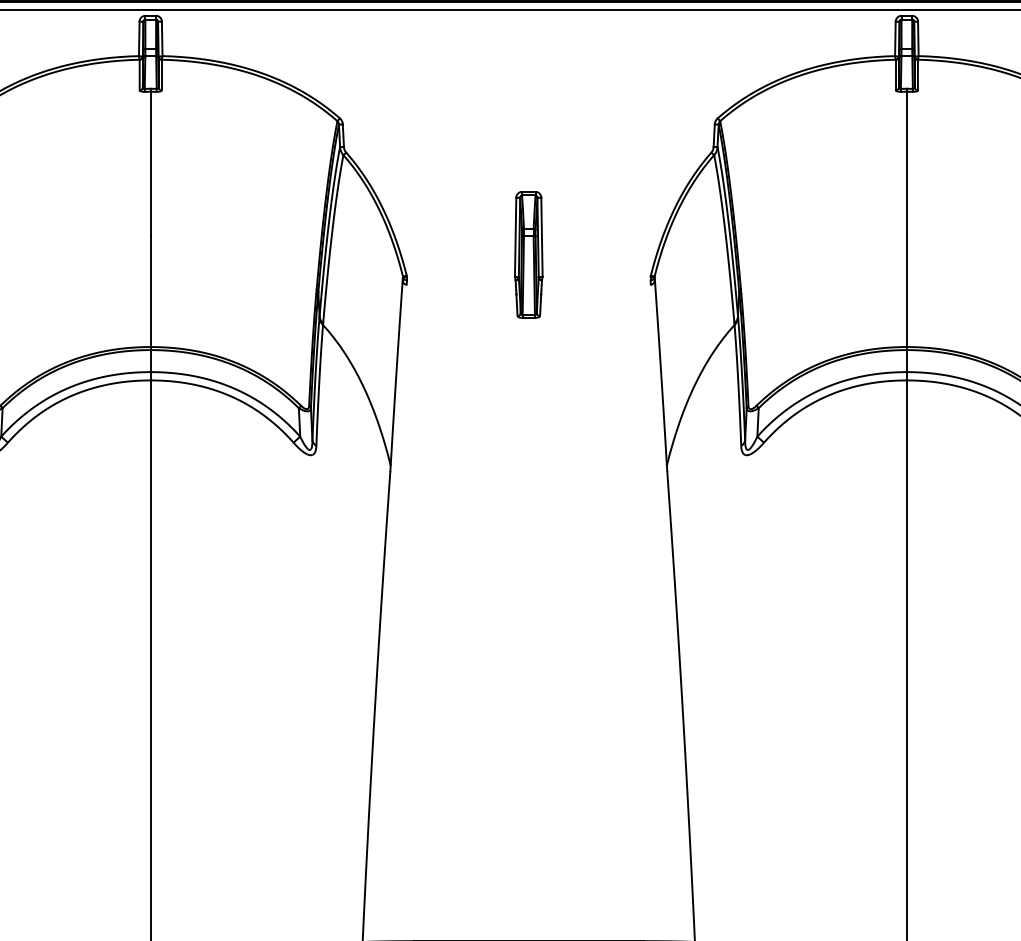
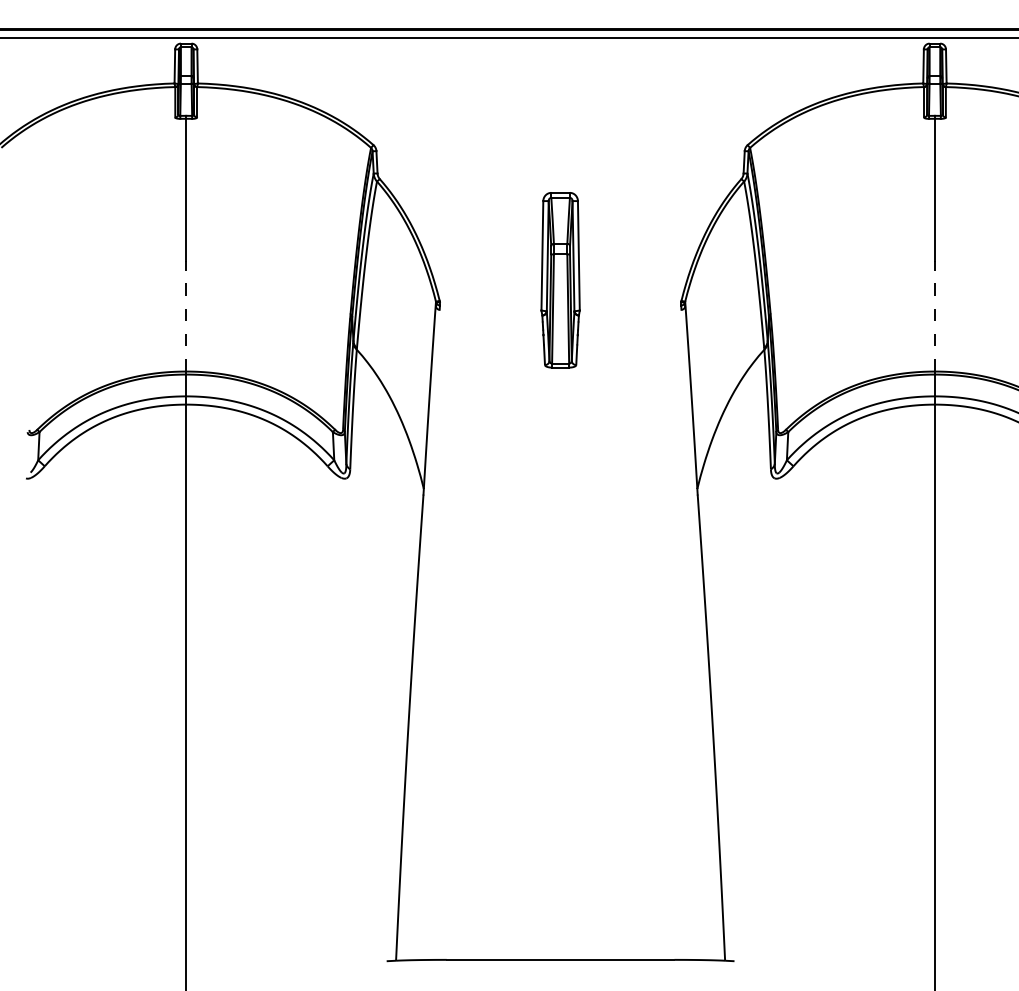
part: (528, 255) -> (560, 280), size x1.4
line: (151, 290) -> (186, 315), solid -> dashed
line: (906, 290) -> (934, 315), solid -> dashed

